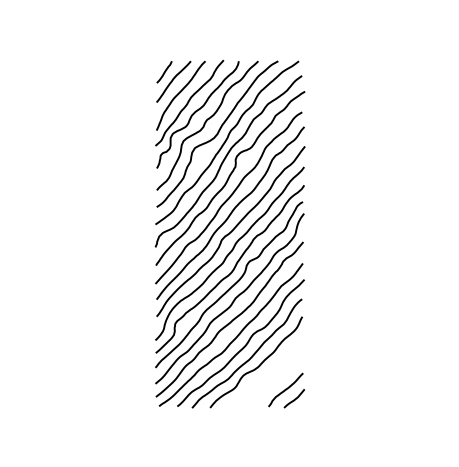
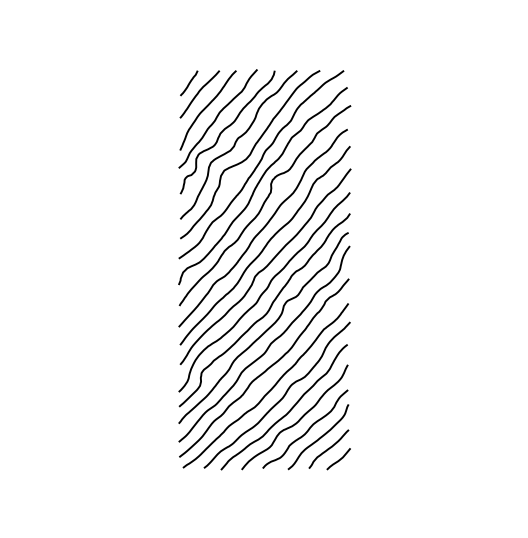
part: (265, 373) -> (305, 430), added

